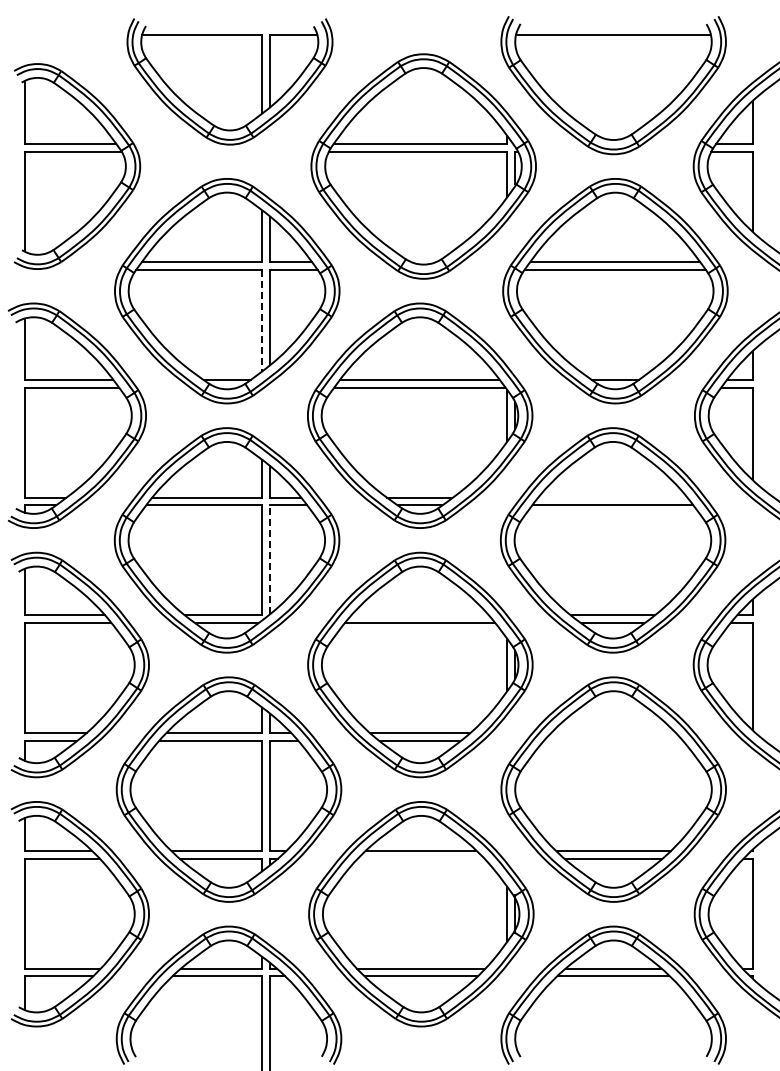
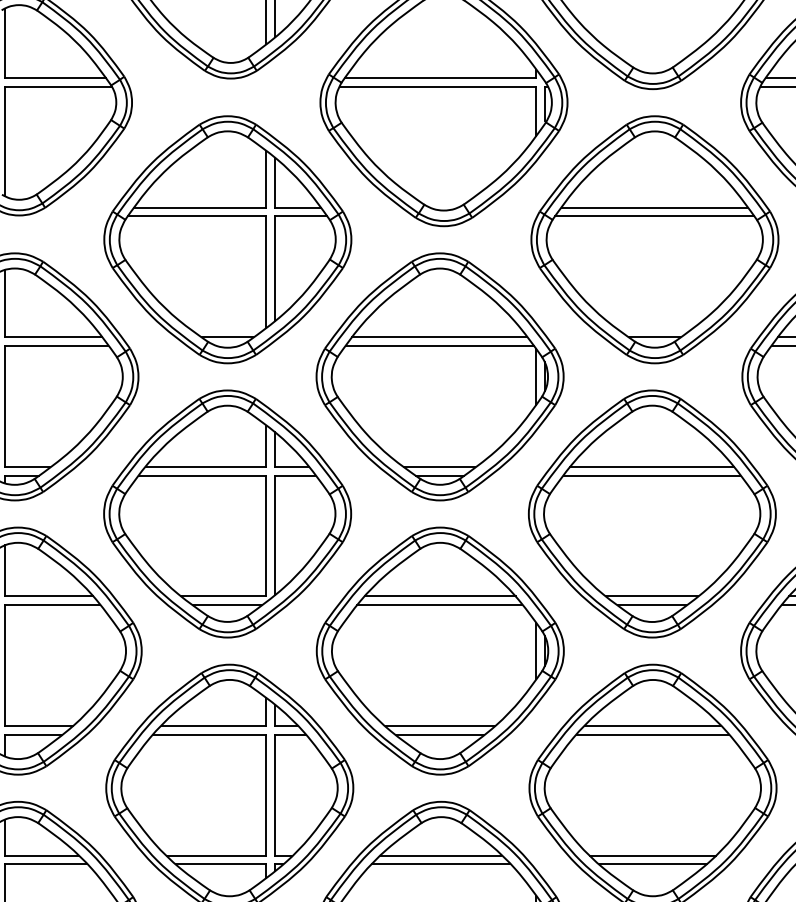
line: (262, 320) -> (266, 272), dashed -> solid
line: (612, 497) -> (651, 466), added
line: (269, 559) -> (274, 535), dashed -> solid
line: (419, 615) -> (439, 596), added
line: (613, 733) -> (652, 726), added
line: (613, 740) -> (652, 734), added
line: (420, 858) -> (440, 864), added

